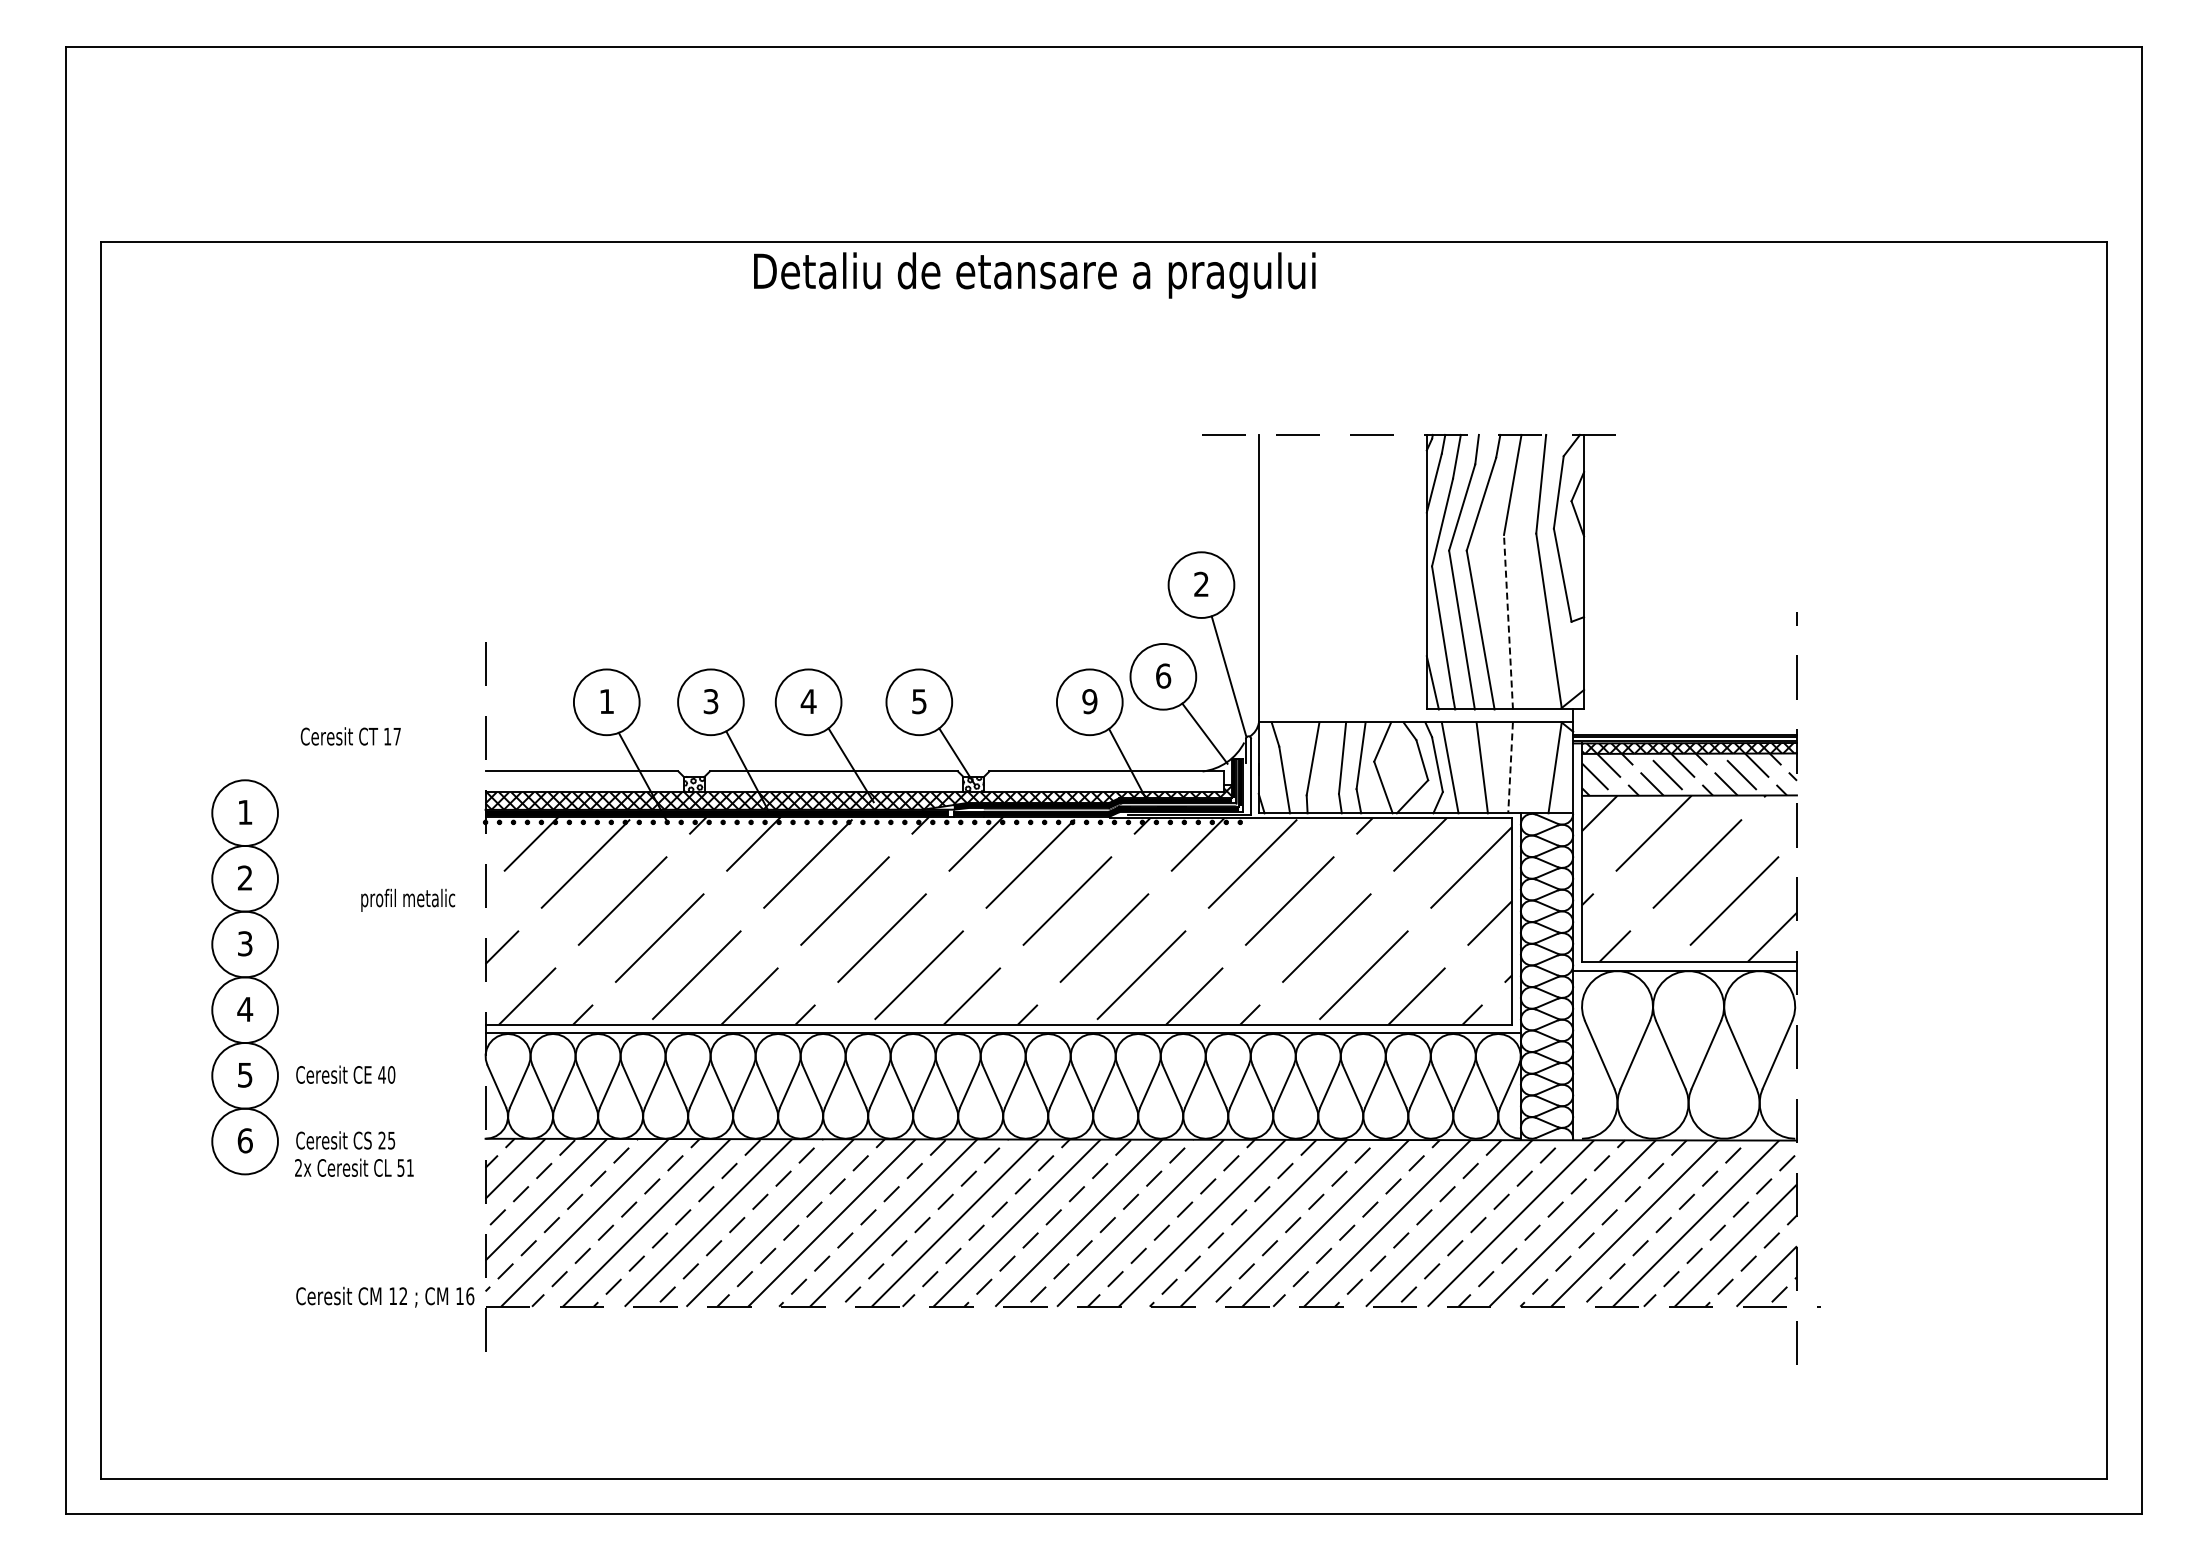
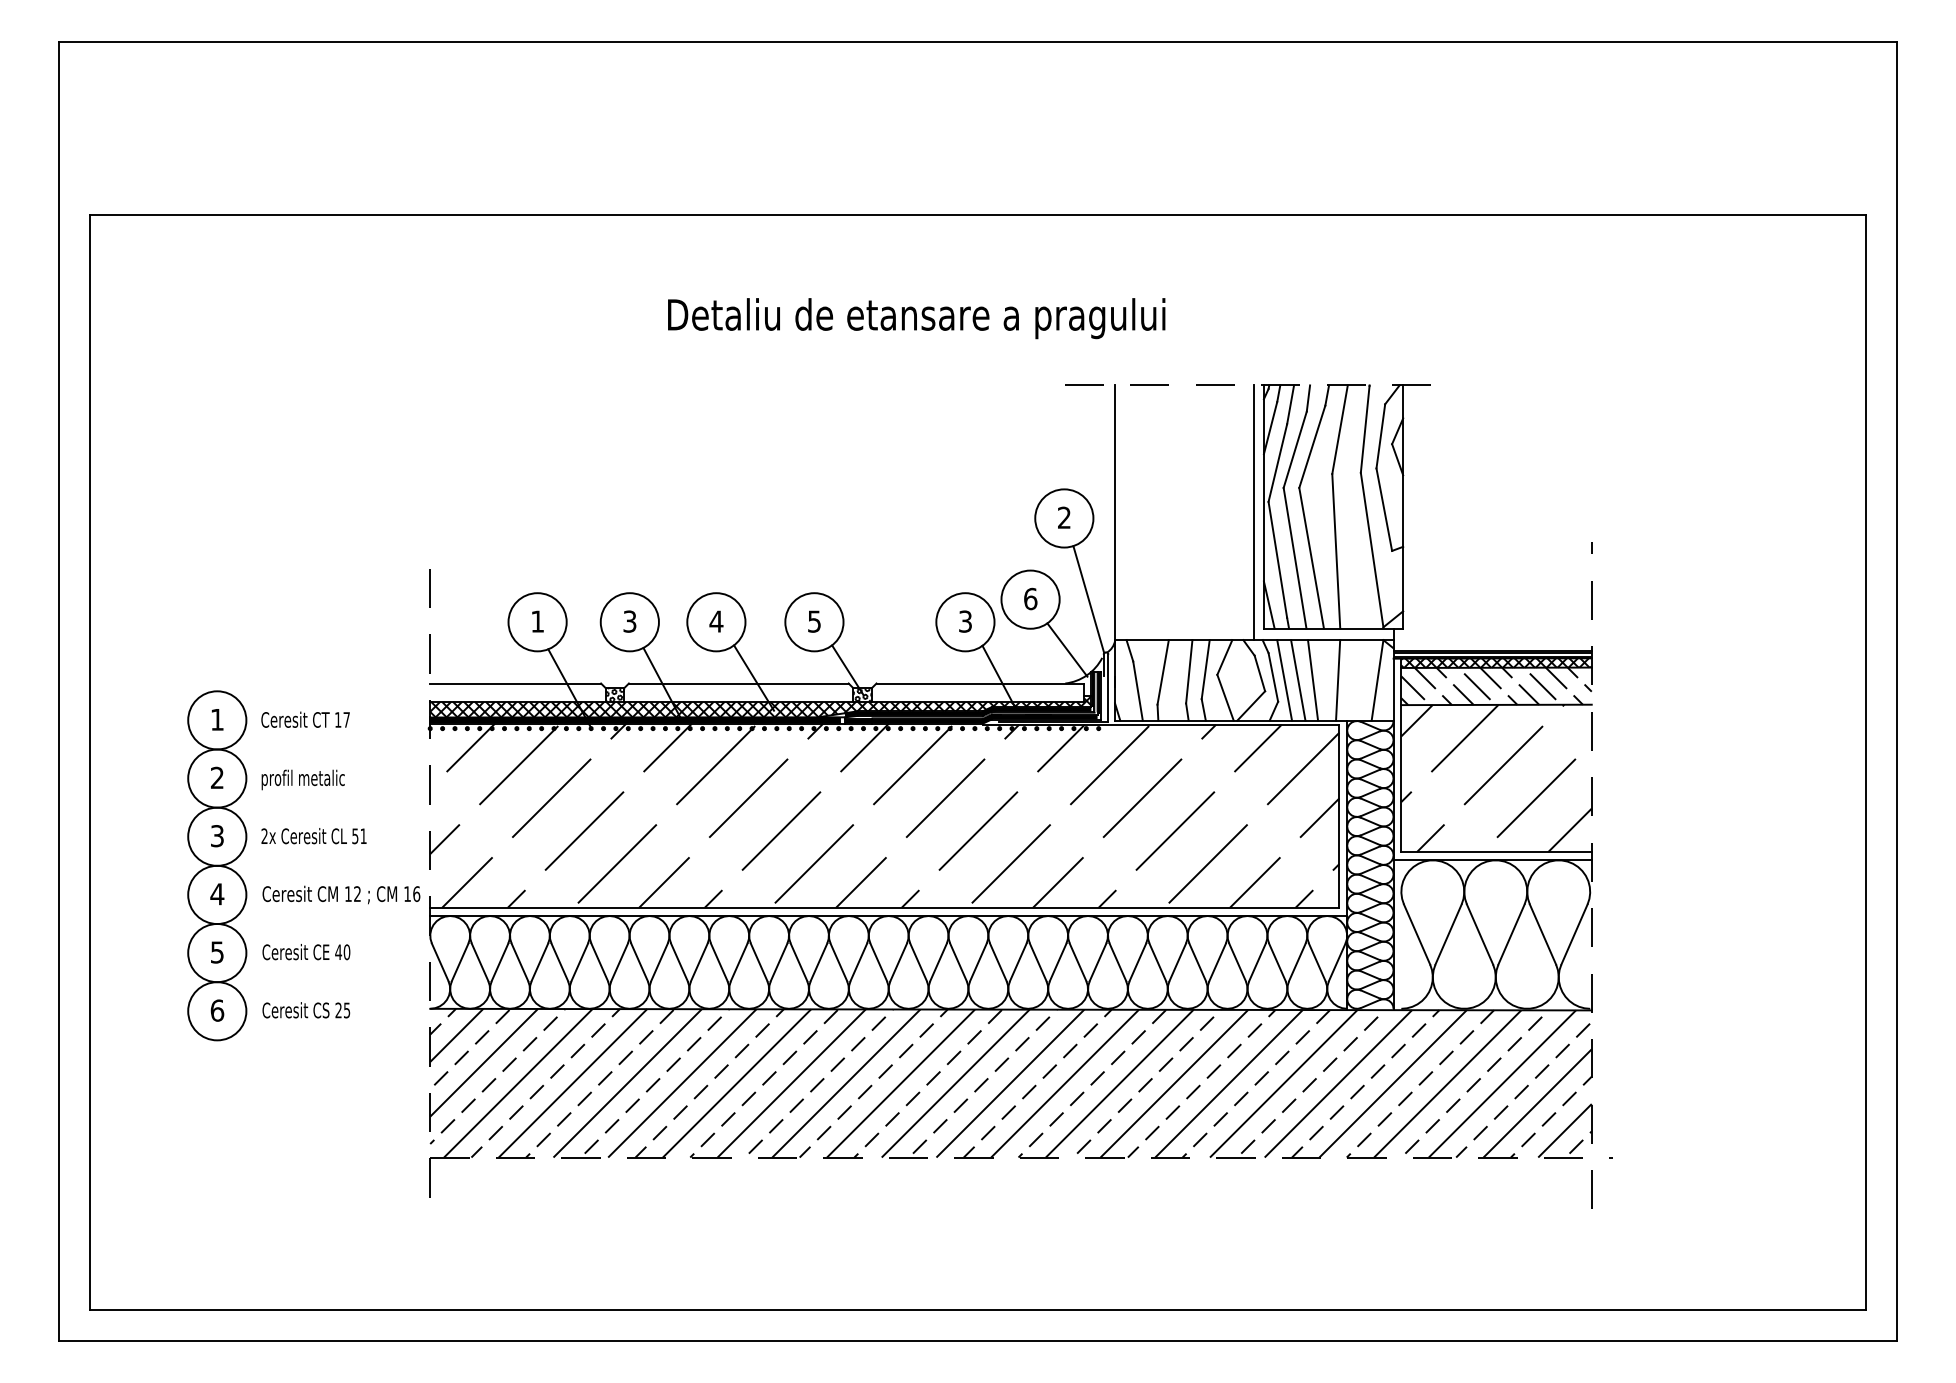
text: (1034, 275) -> (916, 318), moved
line: (1415, 578) -> (1253, 512), added
line: (1508, 621) -> (1336, 550), dashed -> solid
text: (1089, 701) -> (965, 621), 9 -> 3
text: (350, 736) -> (305, 719), moved
line: (1465, 767) -> (1298, 679), added
line: (1510, 768) -> (1338, 680), dashed -> solid
text: (408, 899) -> (303, 779), moved
text: (354, 1167) -> (314, 835), moved
text: (385, 1296) -> (341, 894), moved

